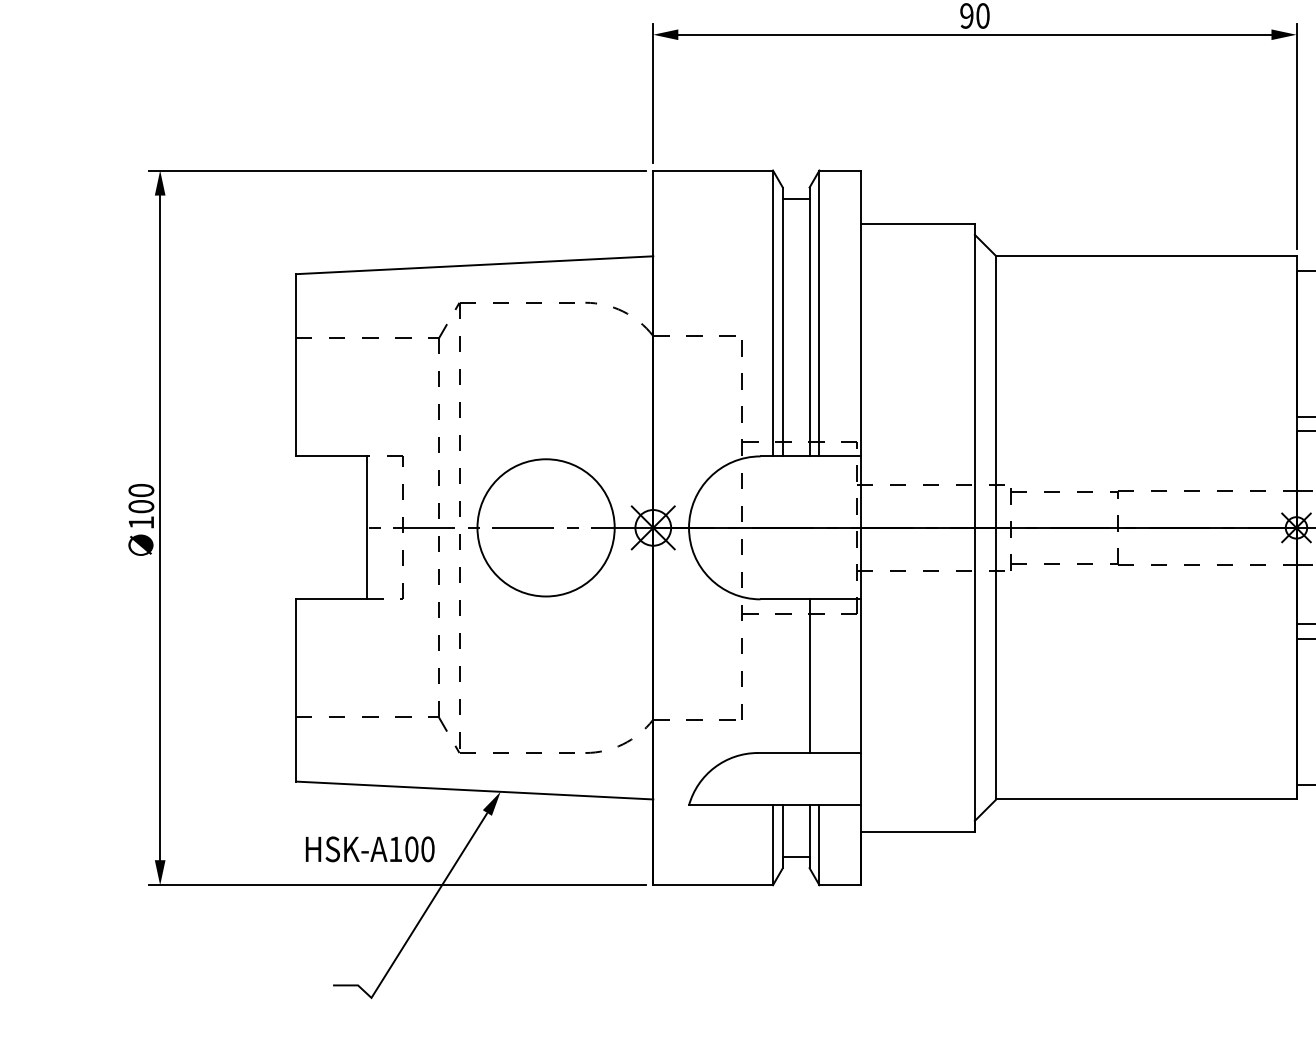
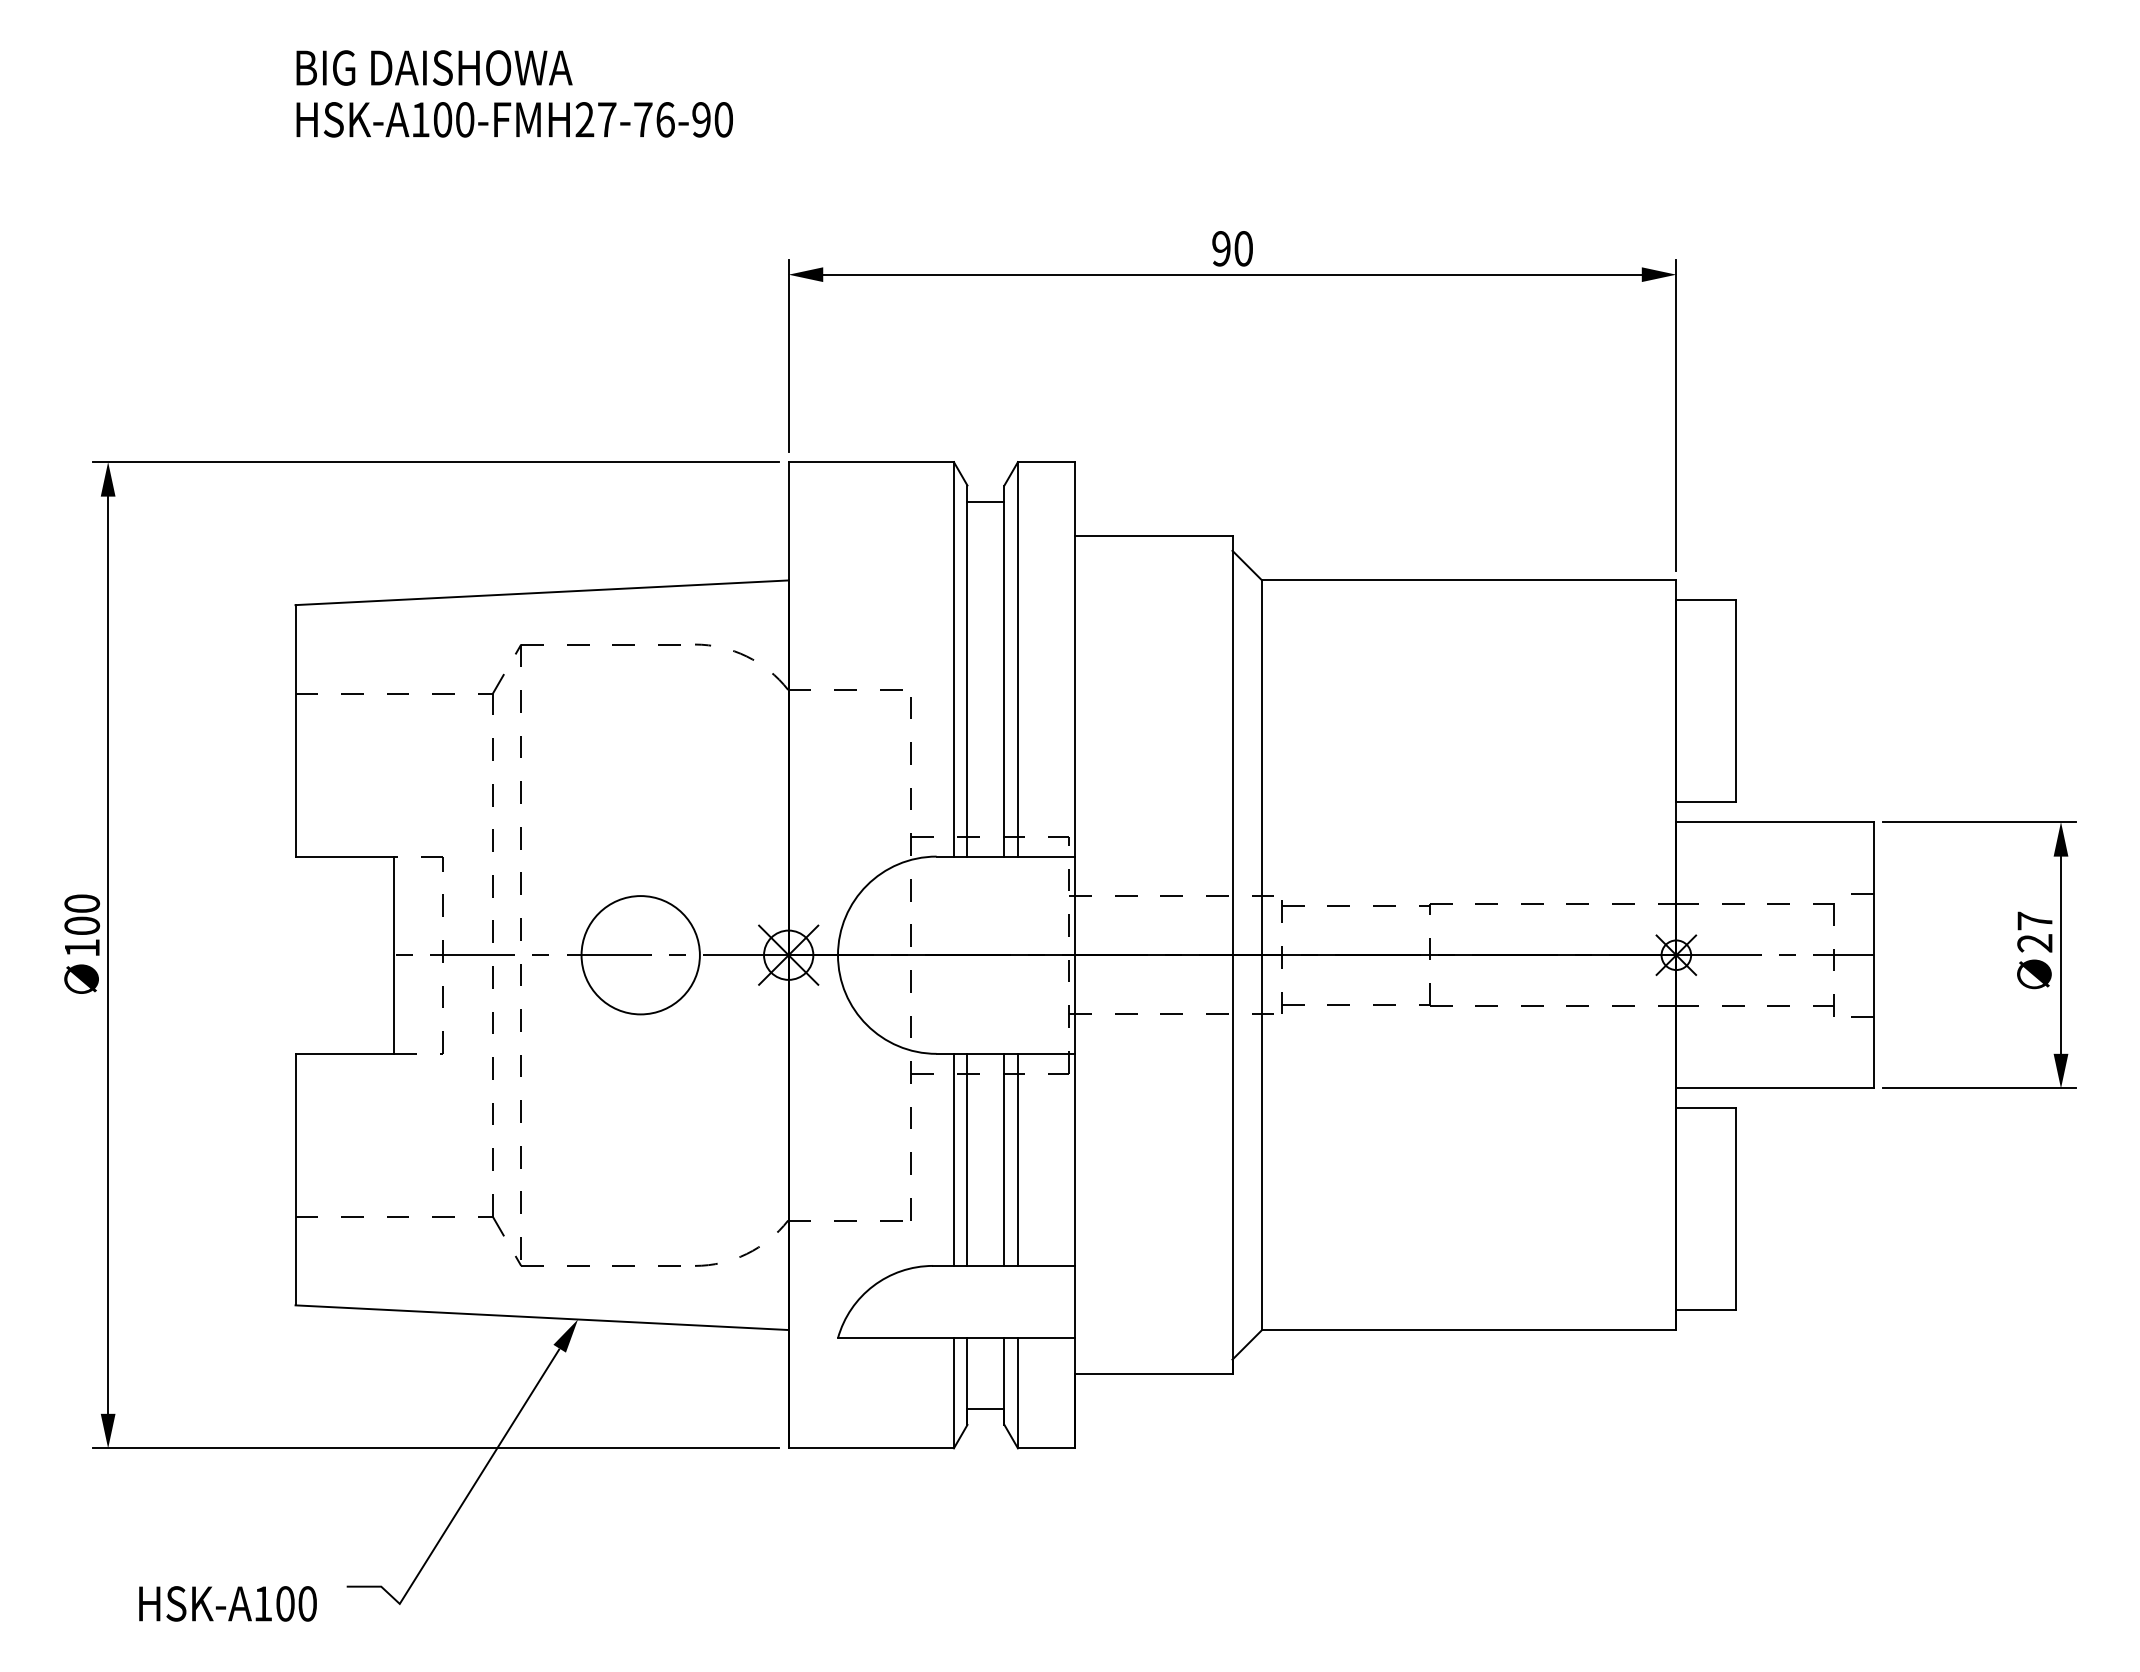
circle: (545, 528) -> (640, 955), size x0.62
line: (772, 675) -> (953, 1159), added
line: (782, 675) -> (967, 1159), added
line: (819, 675) -> (1017, 1159), added
text: (369, 849) -> (227, 1603), moved

